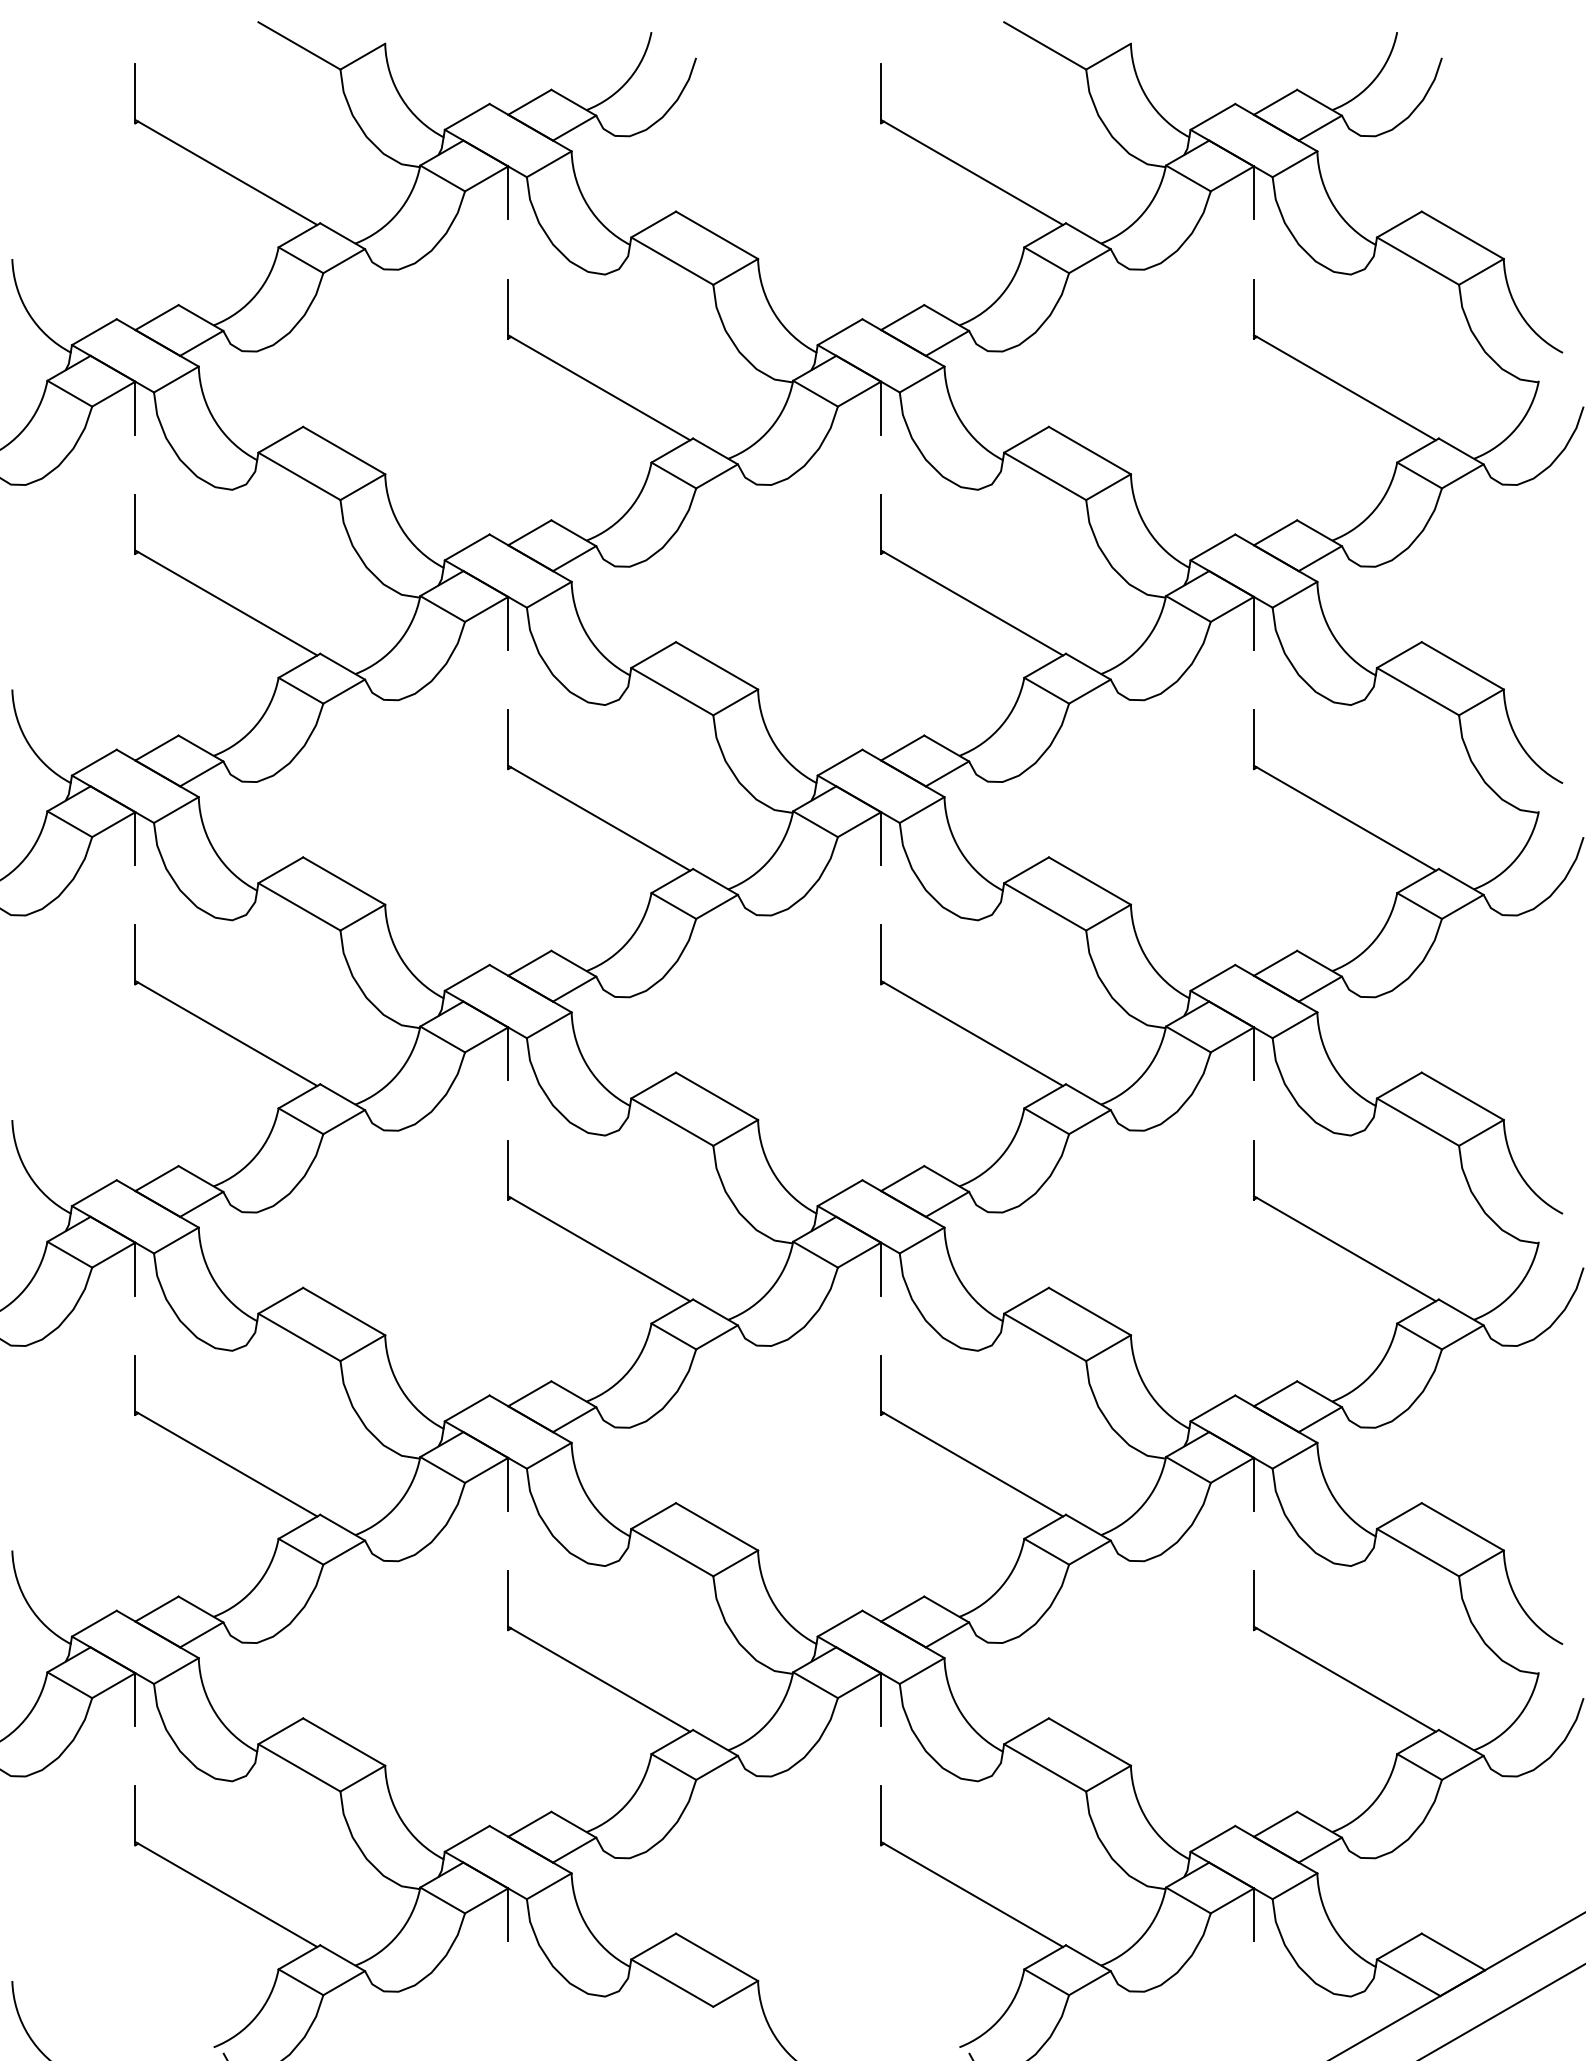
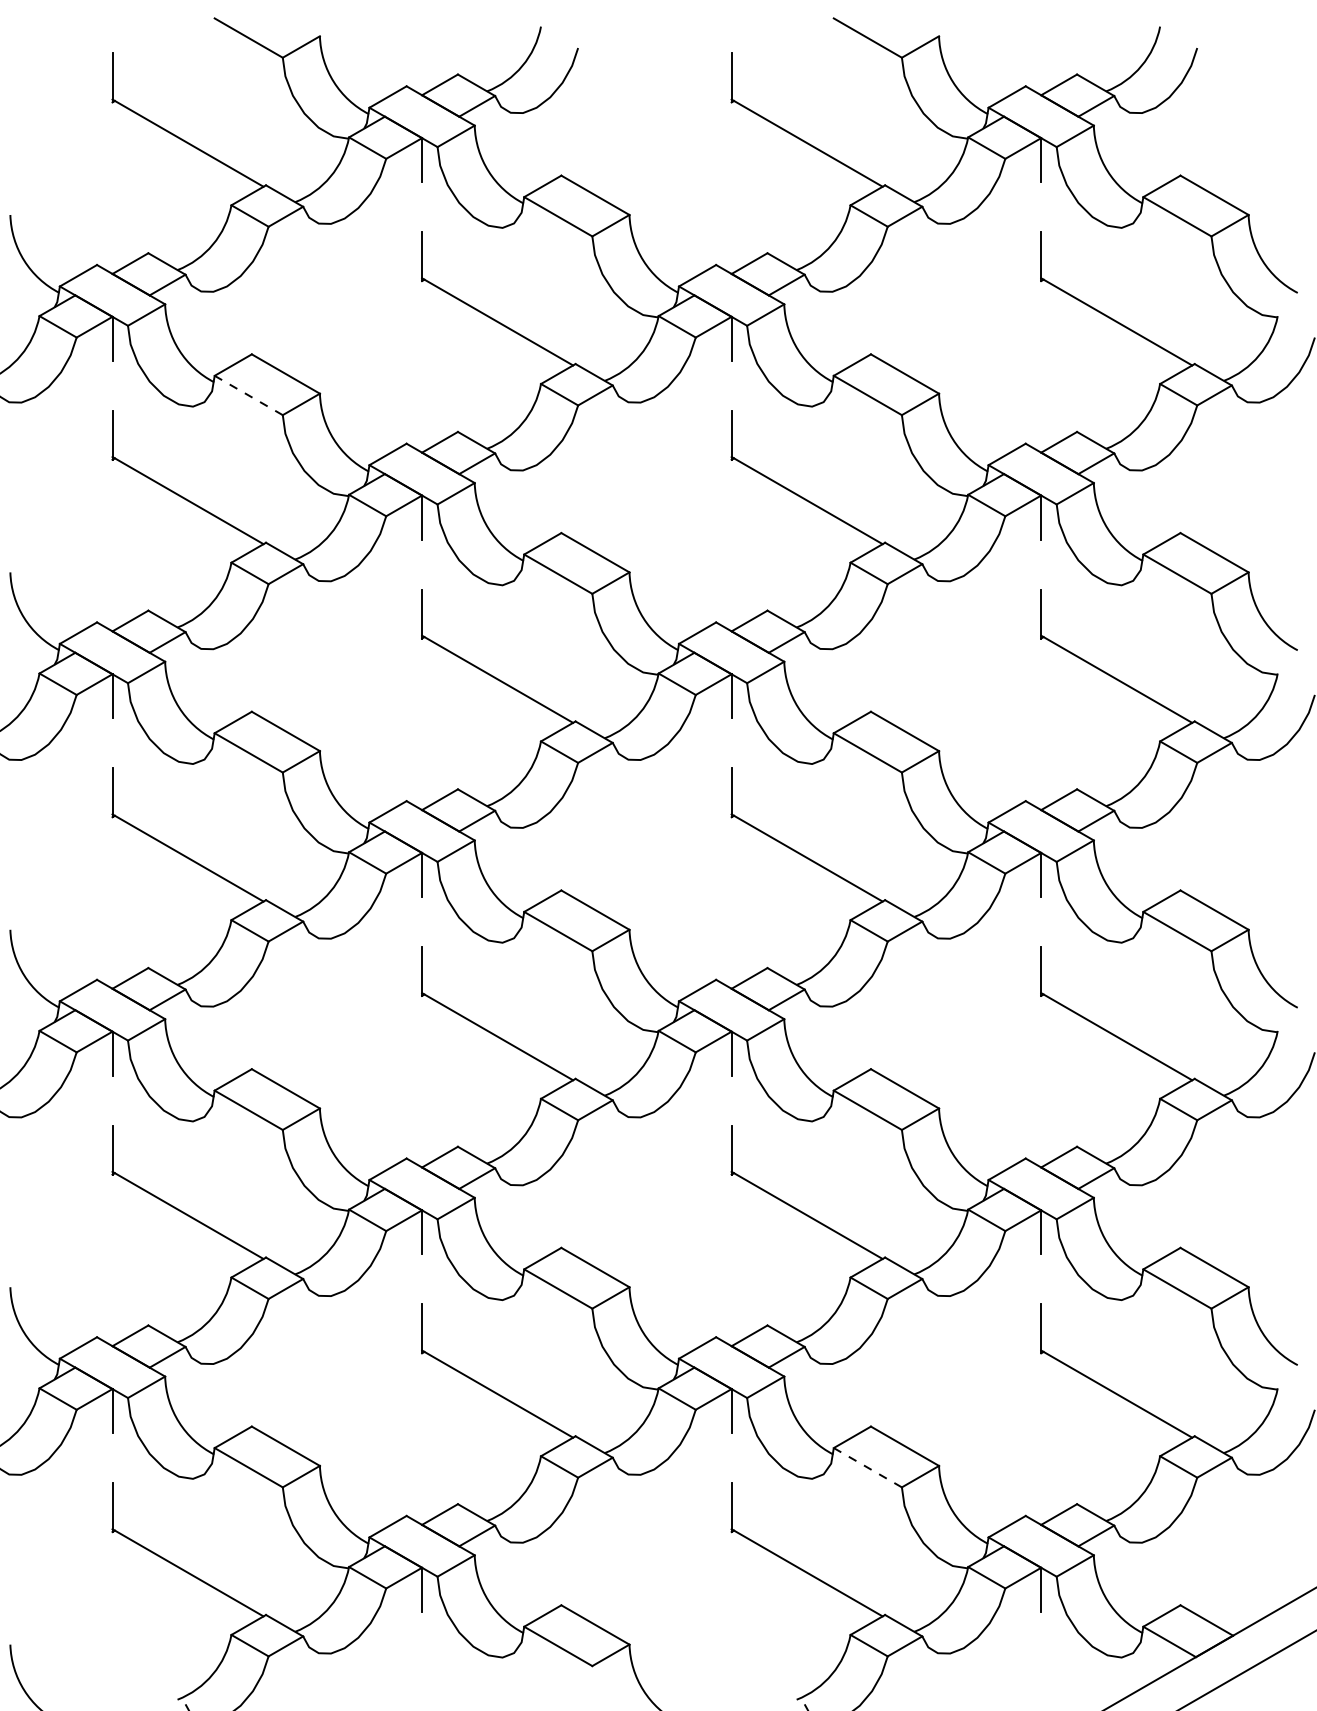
line: (299, 476) -> (248, 395), solid -> dashed
line: (1044, 1767) -> (867, 1467), solid -> dashed

